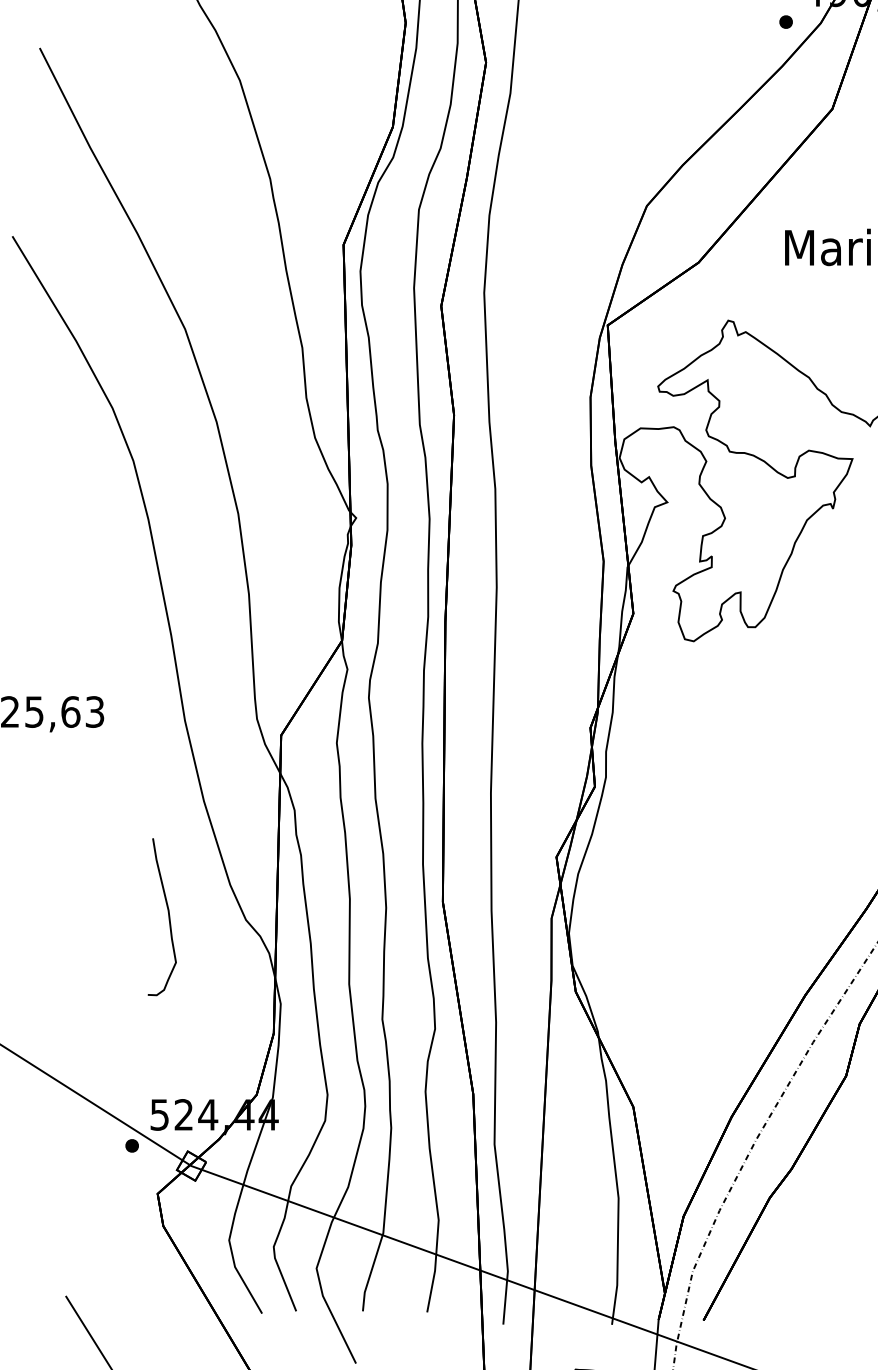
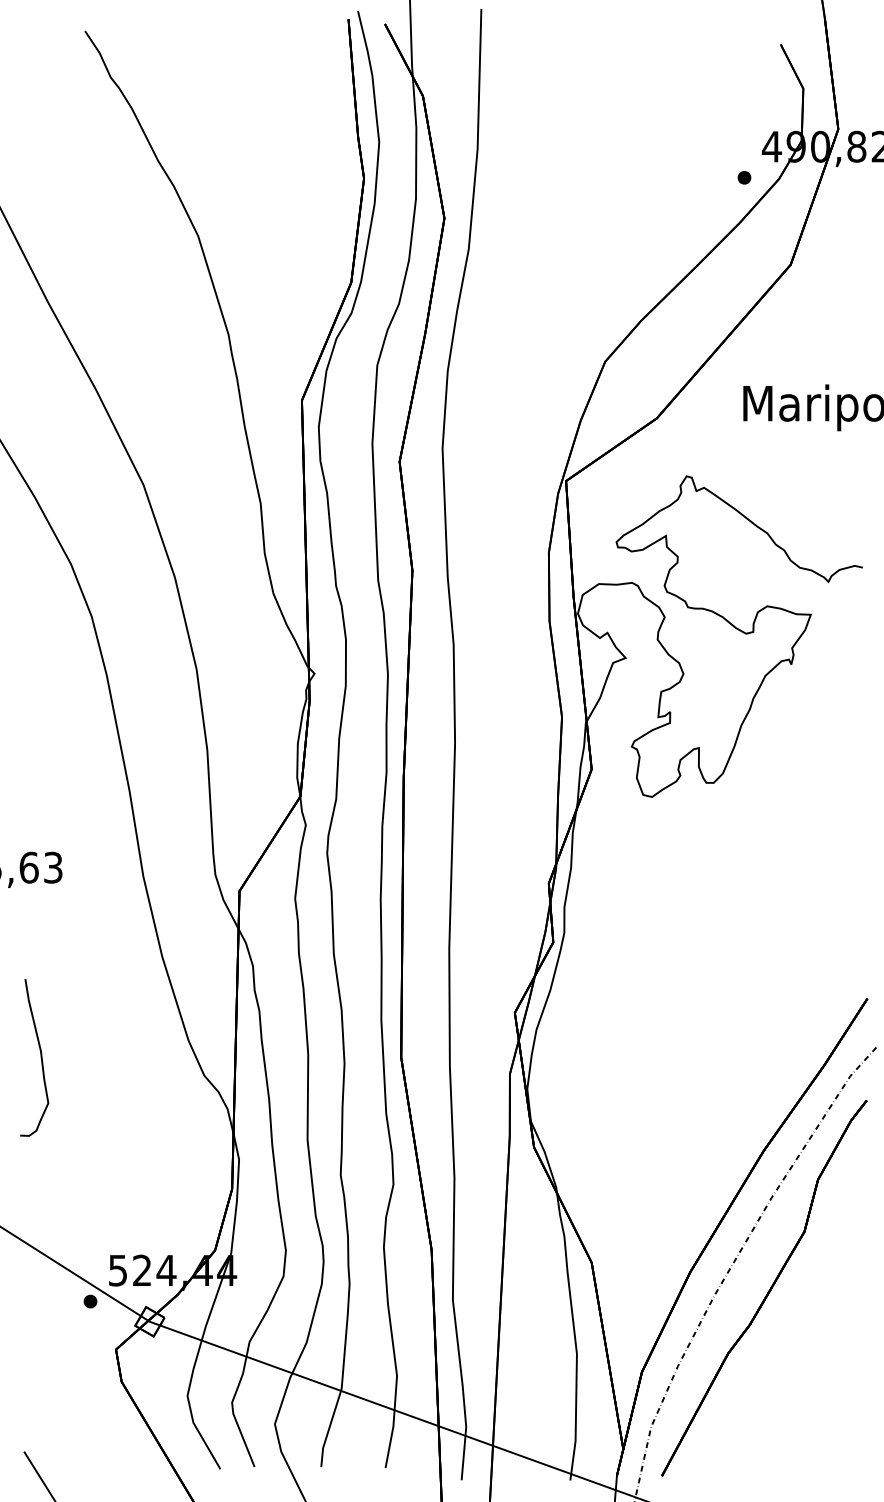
curve: (168, 916) -> (40, 1057), moved

